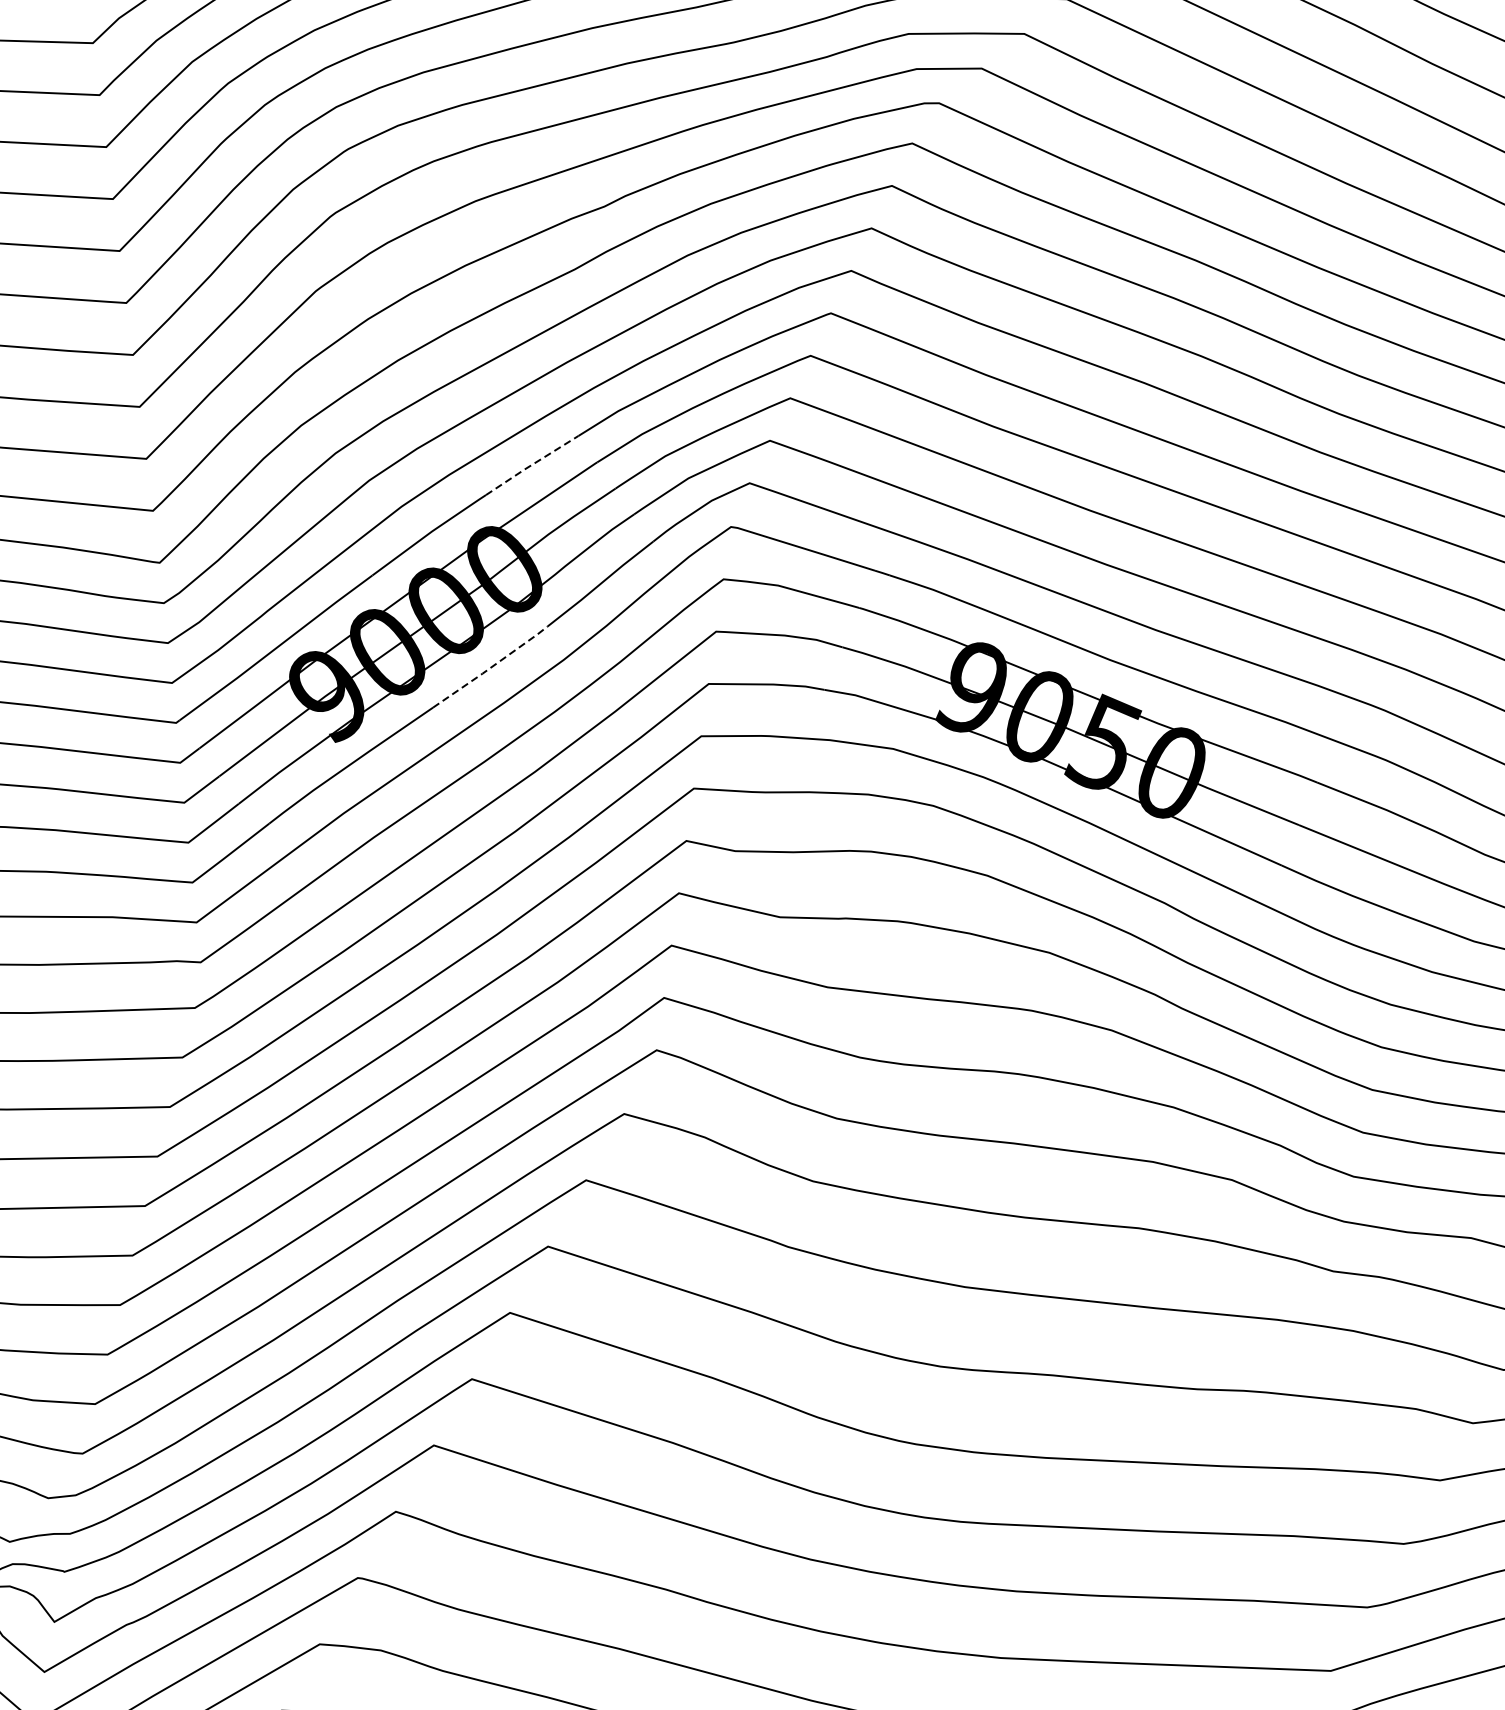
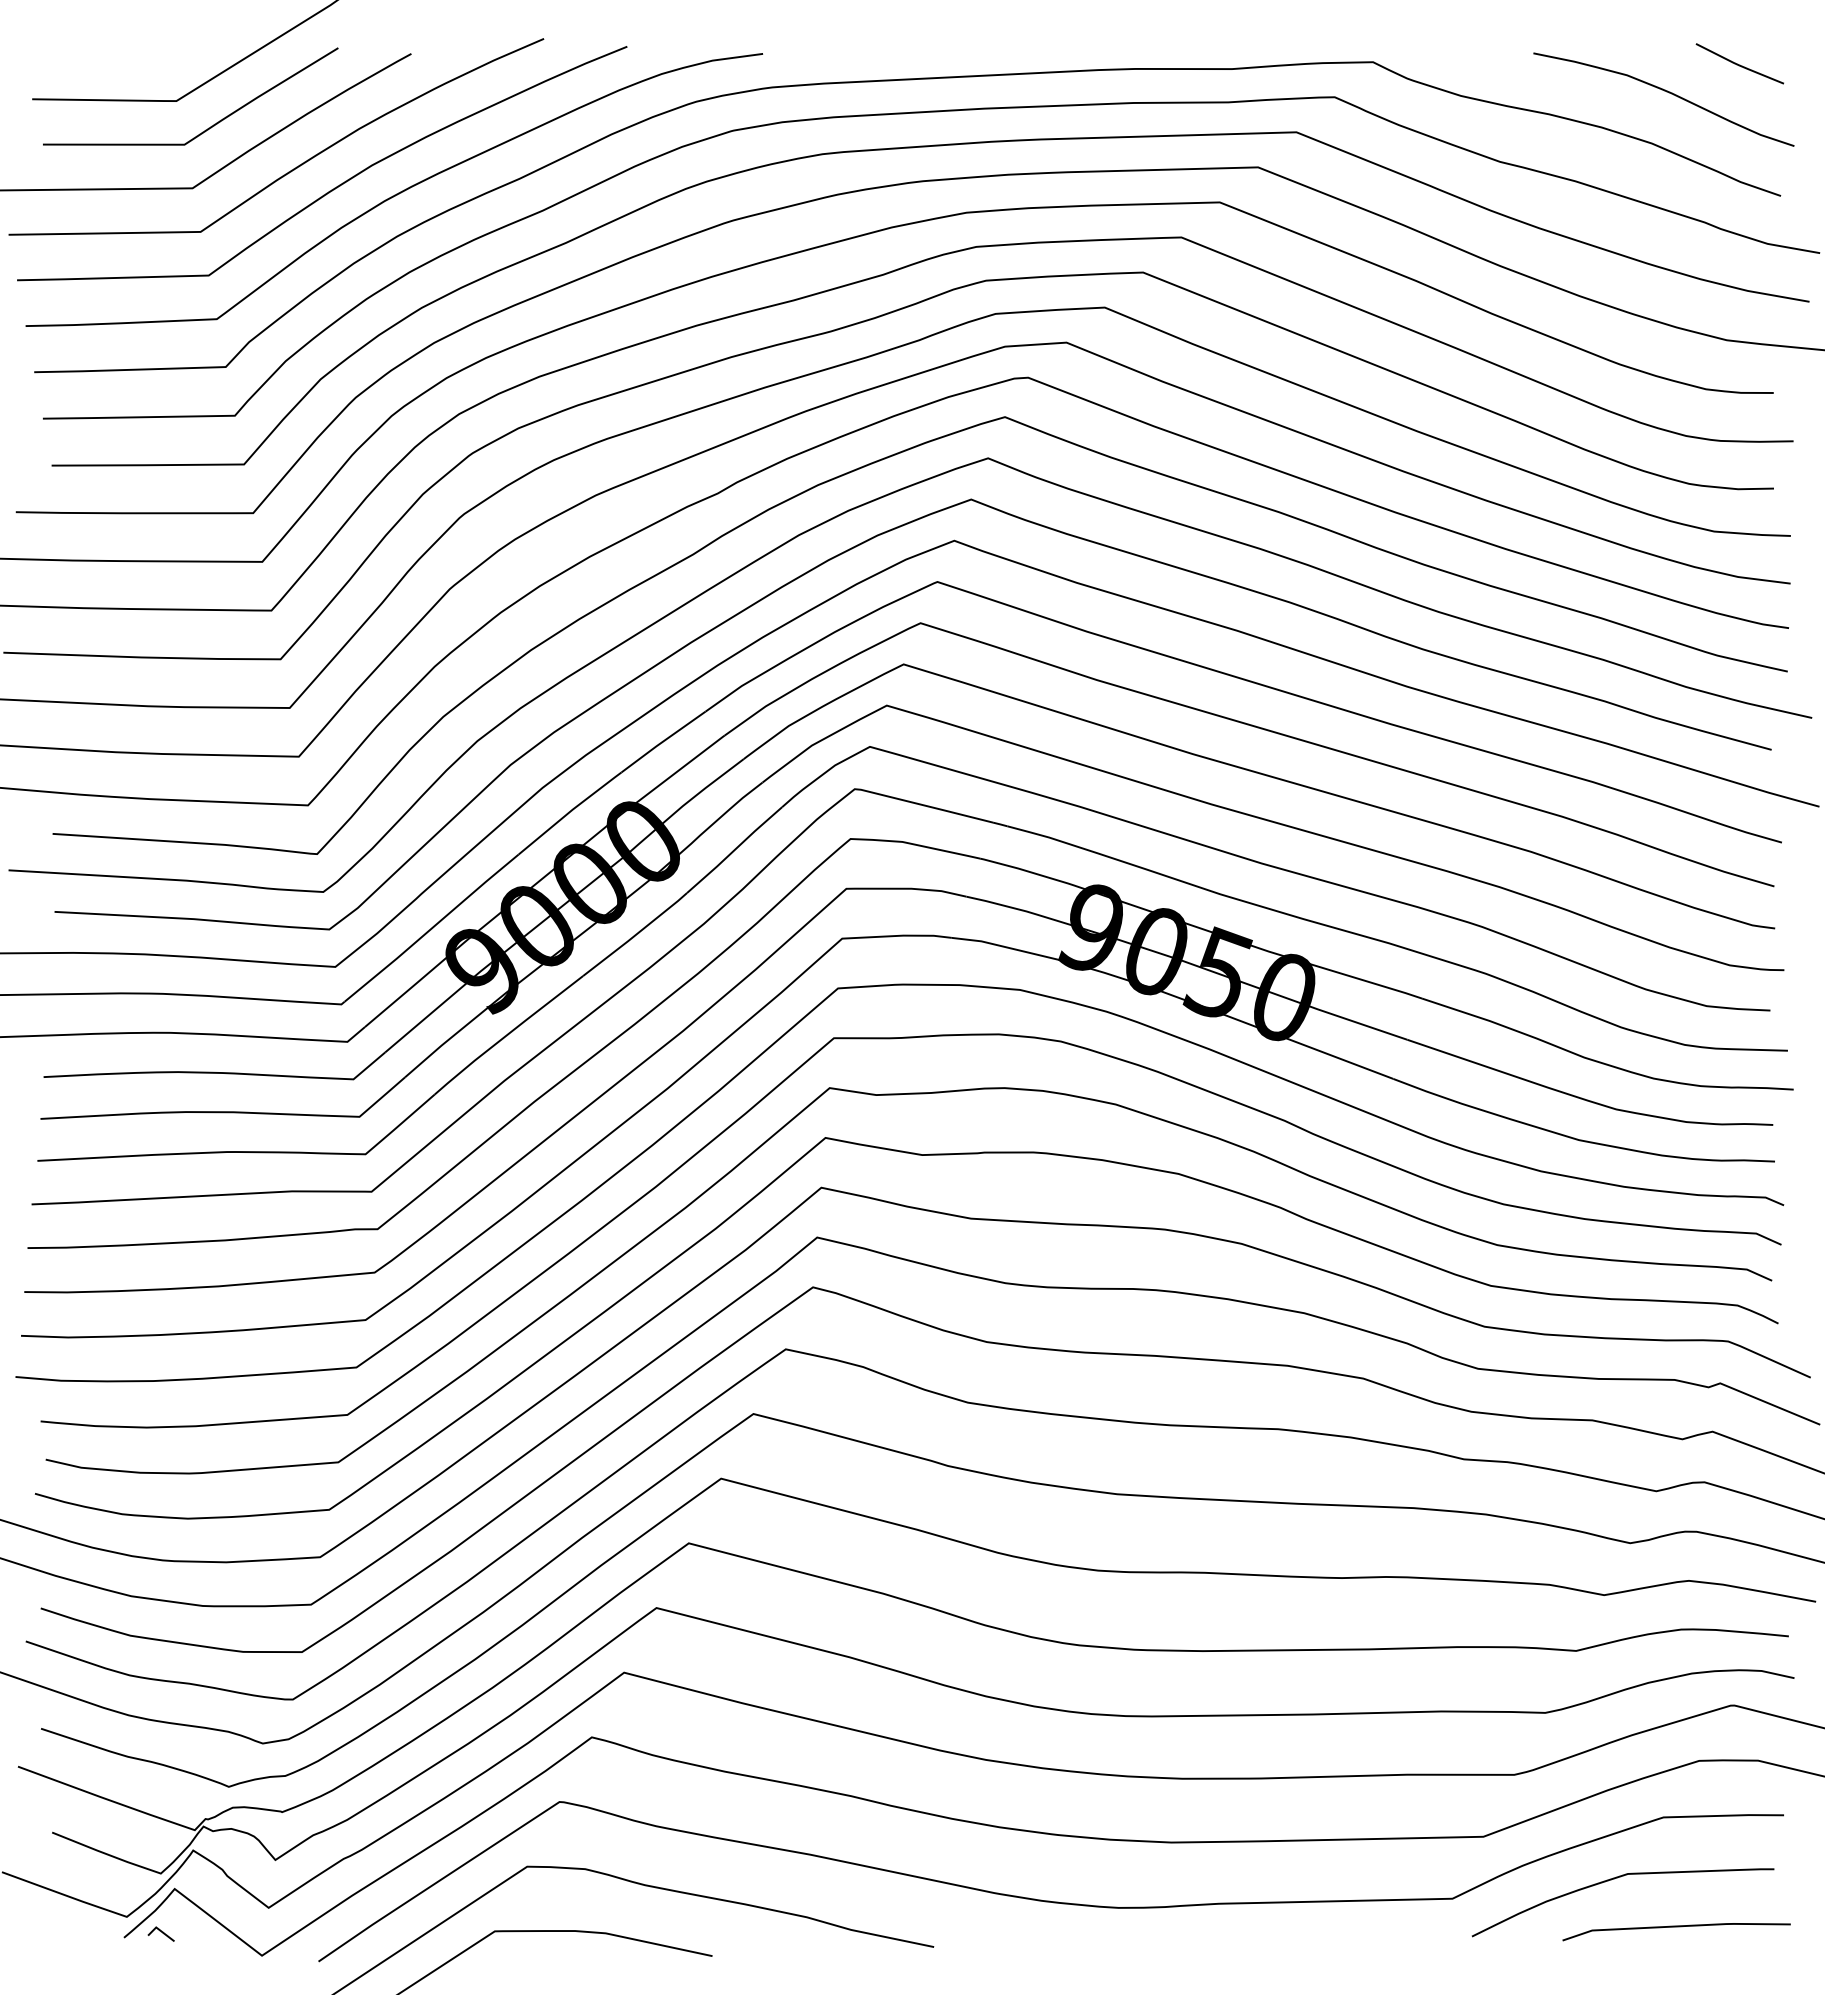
line: (532, 465) -> (663, 741), dashed -> solid
line: (490, 668) -> (635, 935), dashed -> solid

